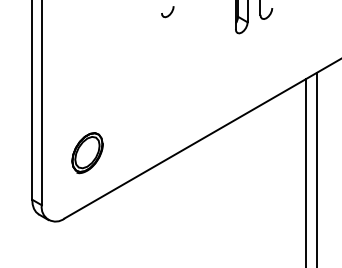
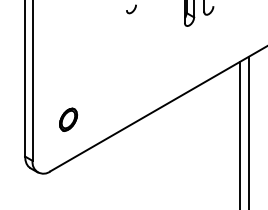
part: (87, 152) -> (68, 119), size x0.71

